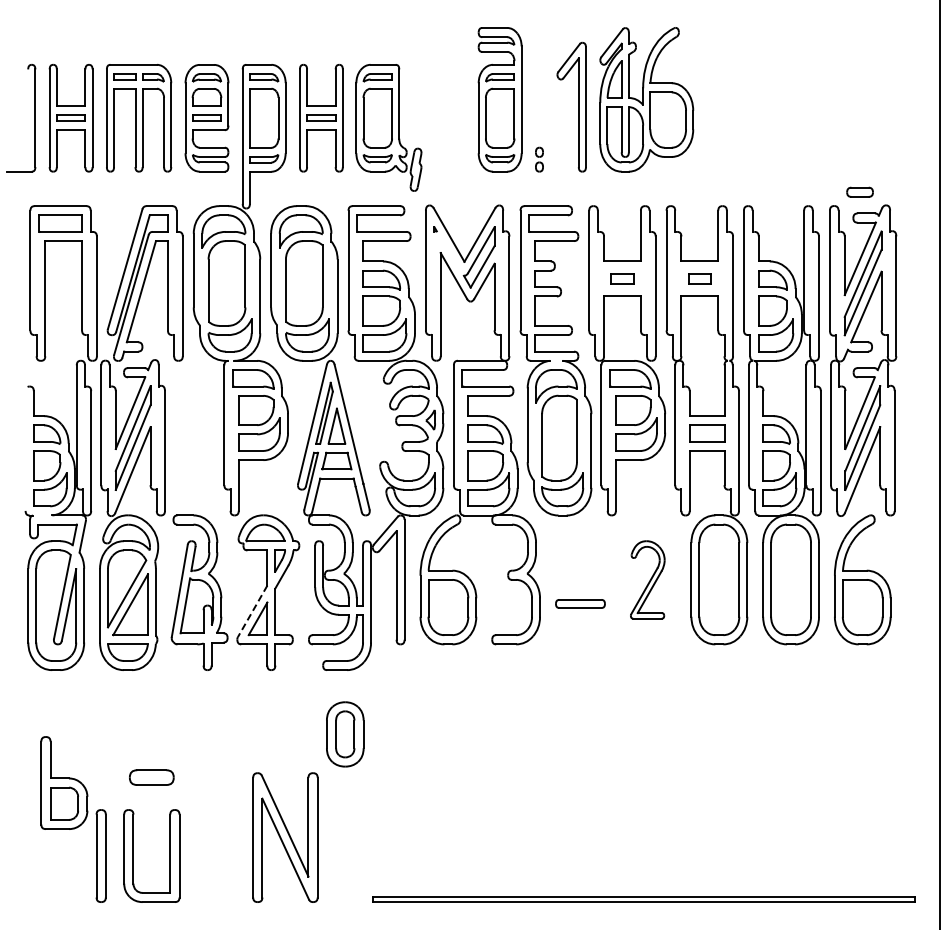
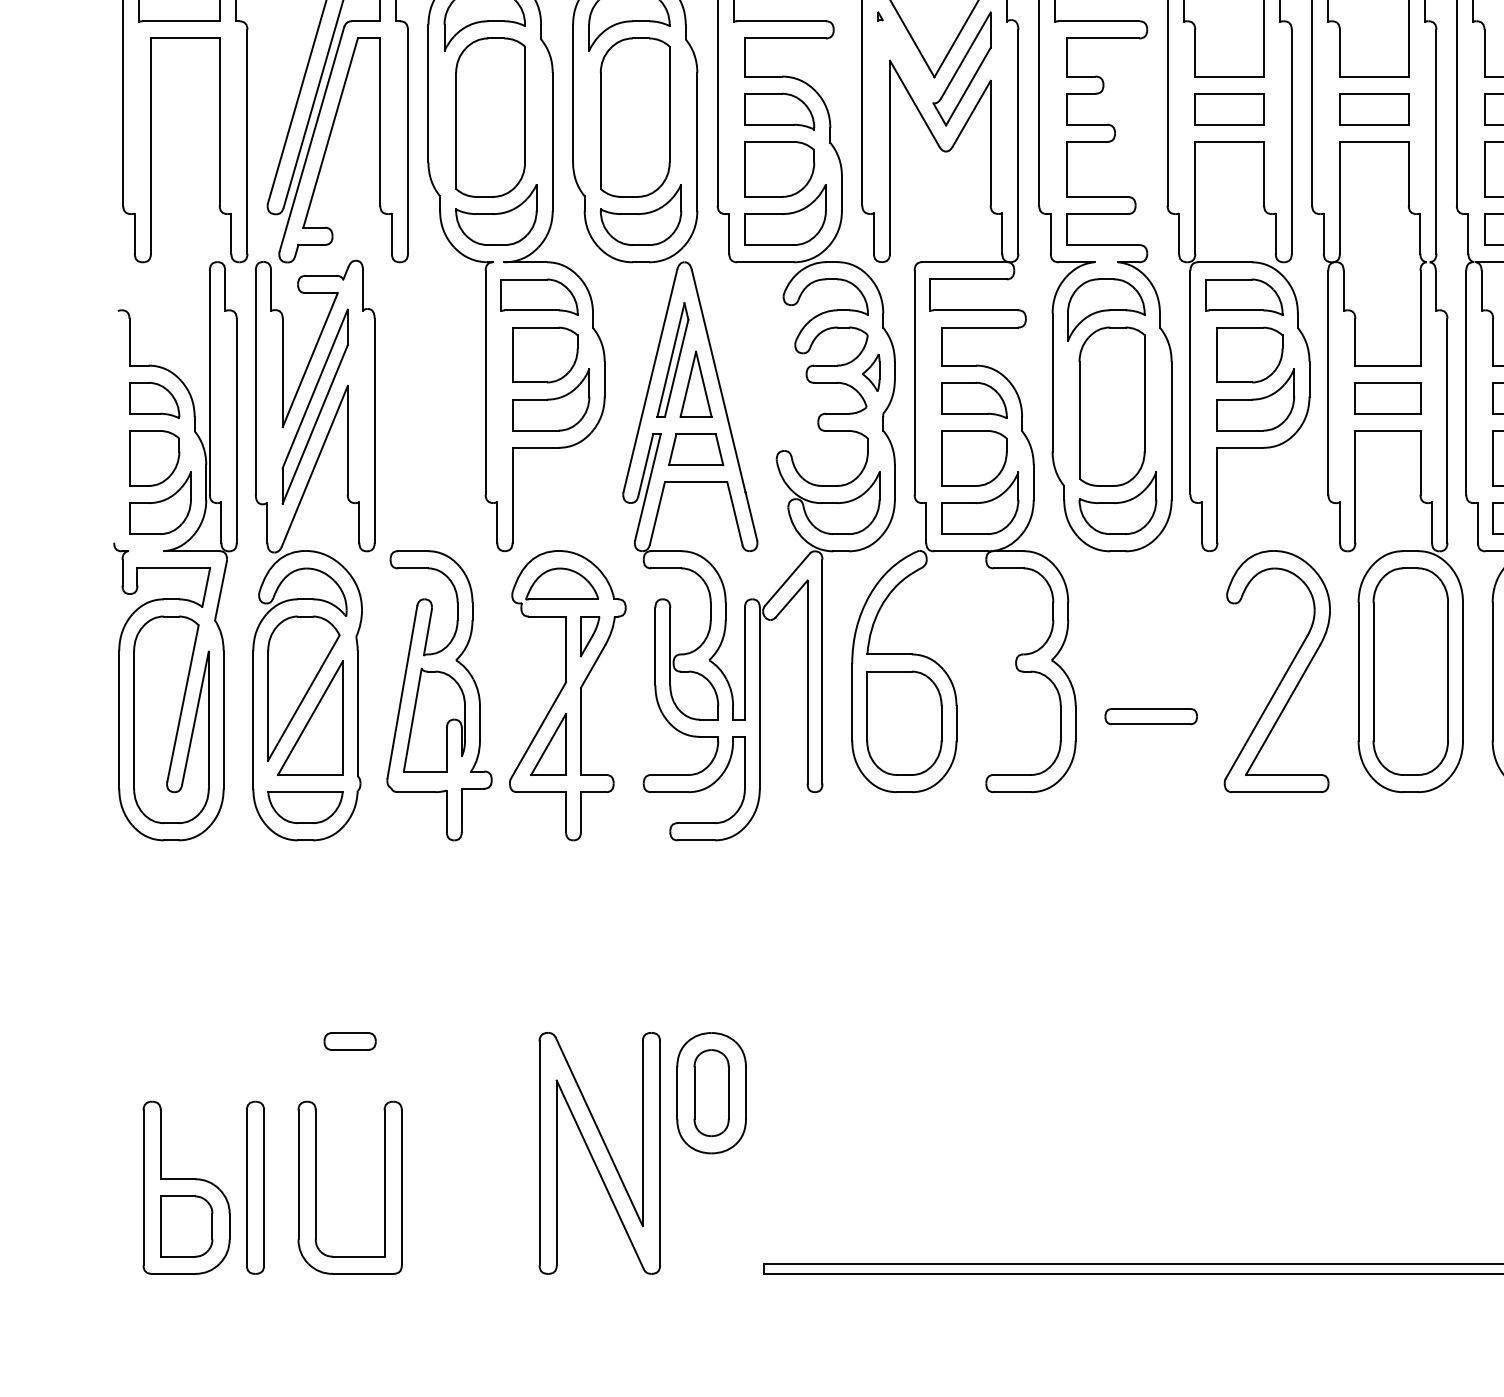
part: (622, 278) -> (1229, 108), size x1.67
part: (699, 278) -> (1373, 108), size x1.67
part: (647, 579) -> (1276, 670), size x1.67
line: (252, 611) -> (538, 730), dashed -> solid
part: (345, 734) -> (712, 1093), moved
part: (151, 777) -> (349, 1040), size x0.62
part: (64, 782) -> (186, 1186), moved

